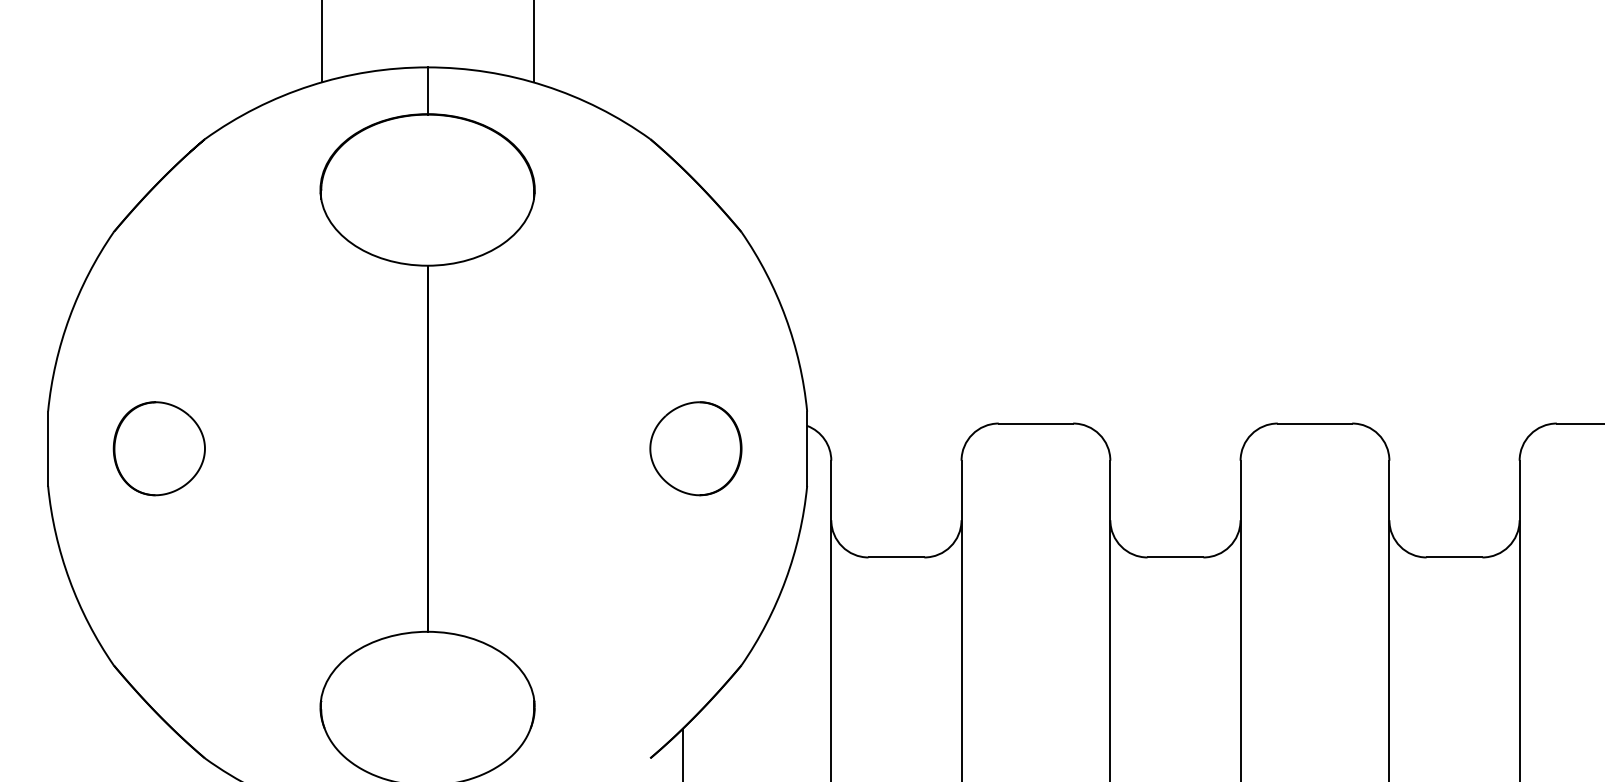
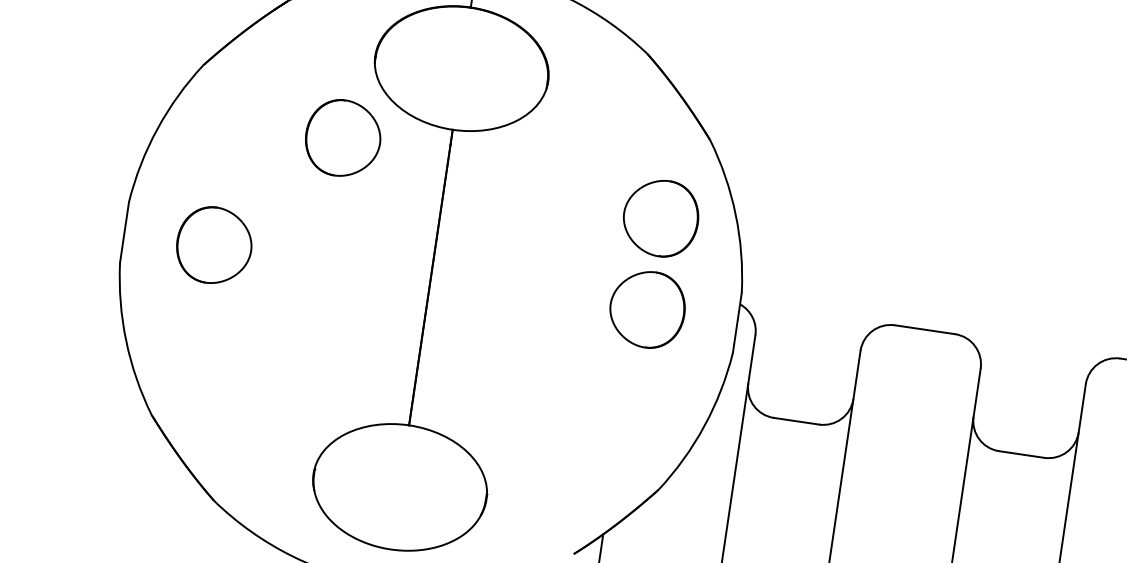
part: (295, 295) -> (342, 138), added
part: (695, 335) -> (660, 218), added

